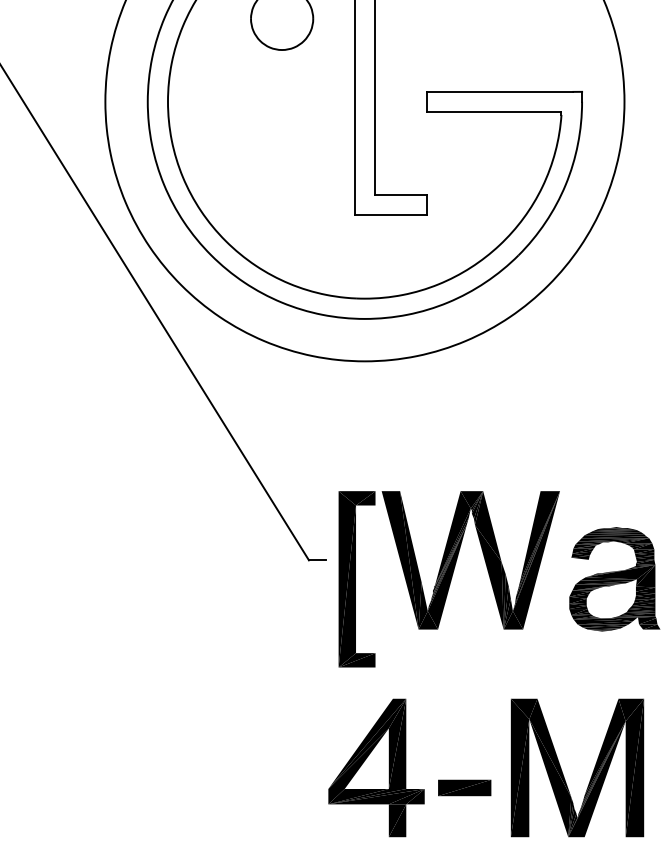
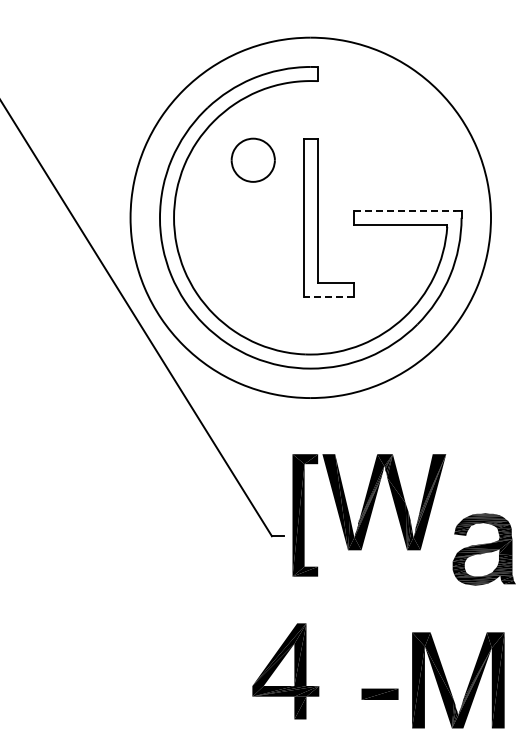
line: (499, 91) -> (404, 210), solid -> dashed
line: (390, 215) -> (328, 296), solid -> dashed
part: (449, 579) -> (369, 515), moved
part: (376, 768) -> (285, 671), moved

